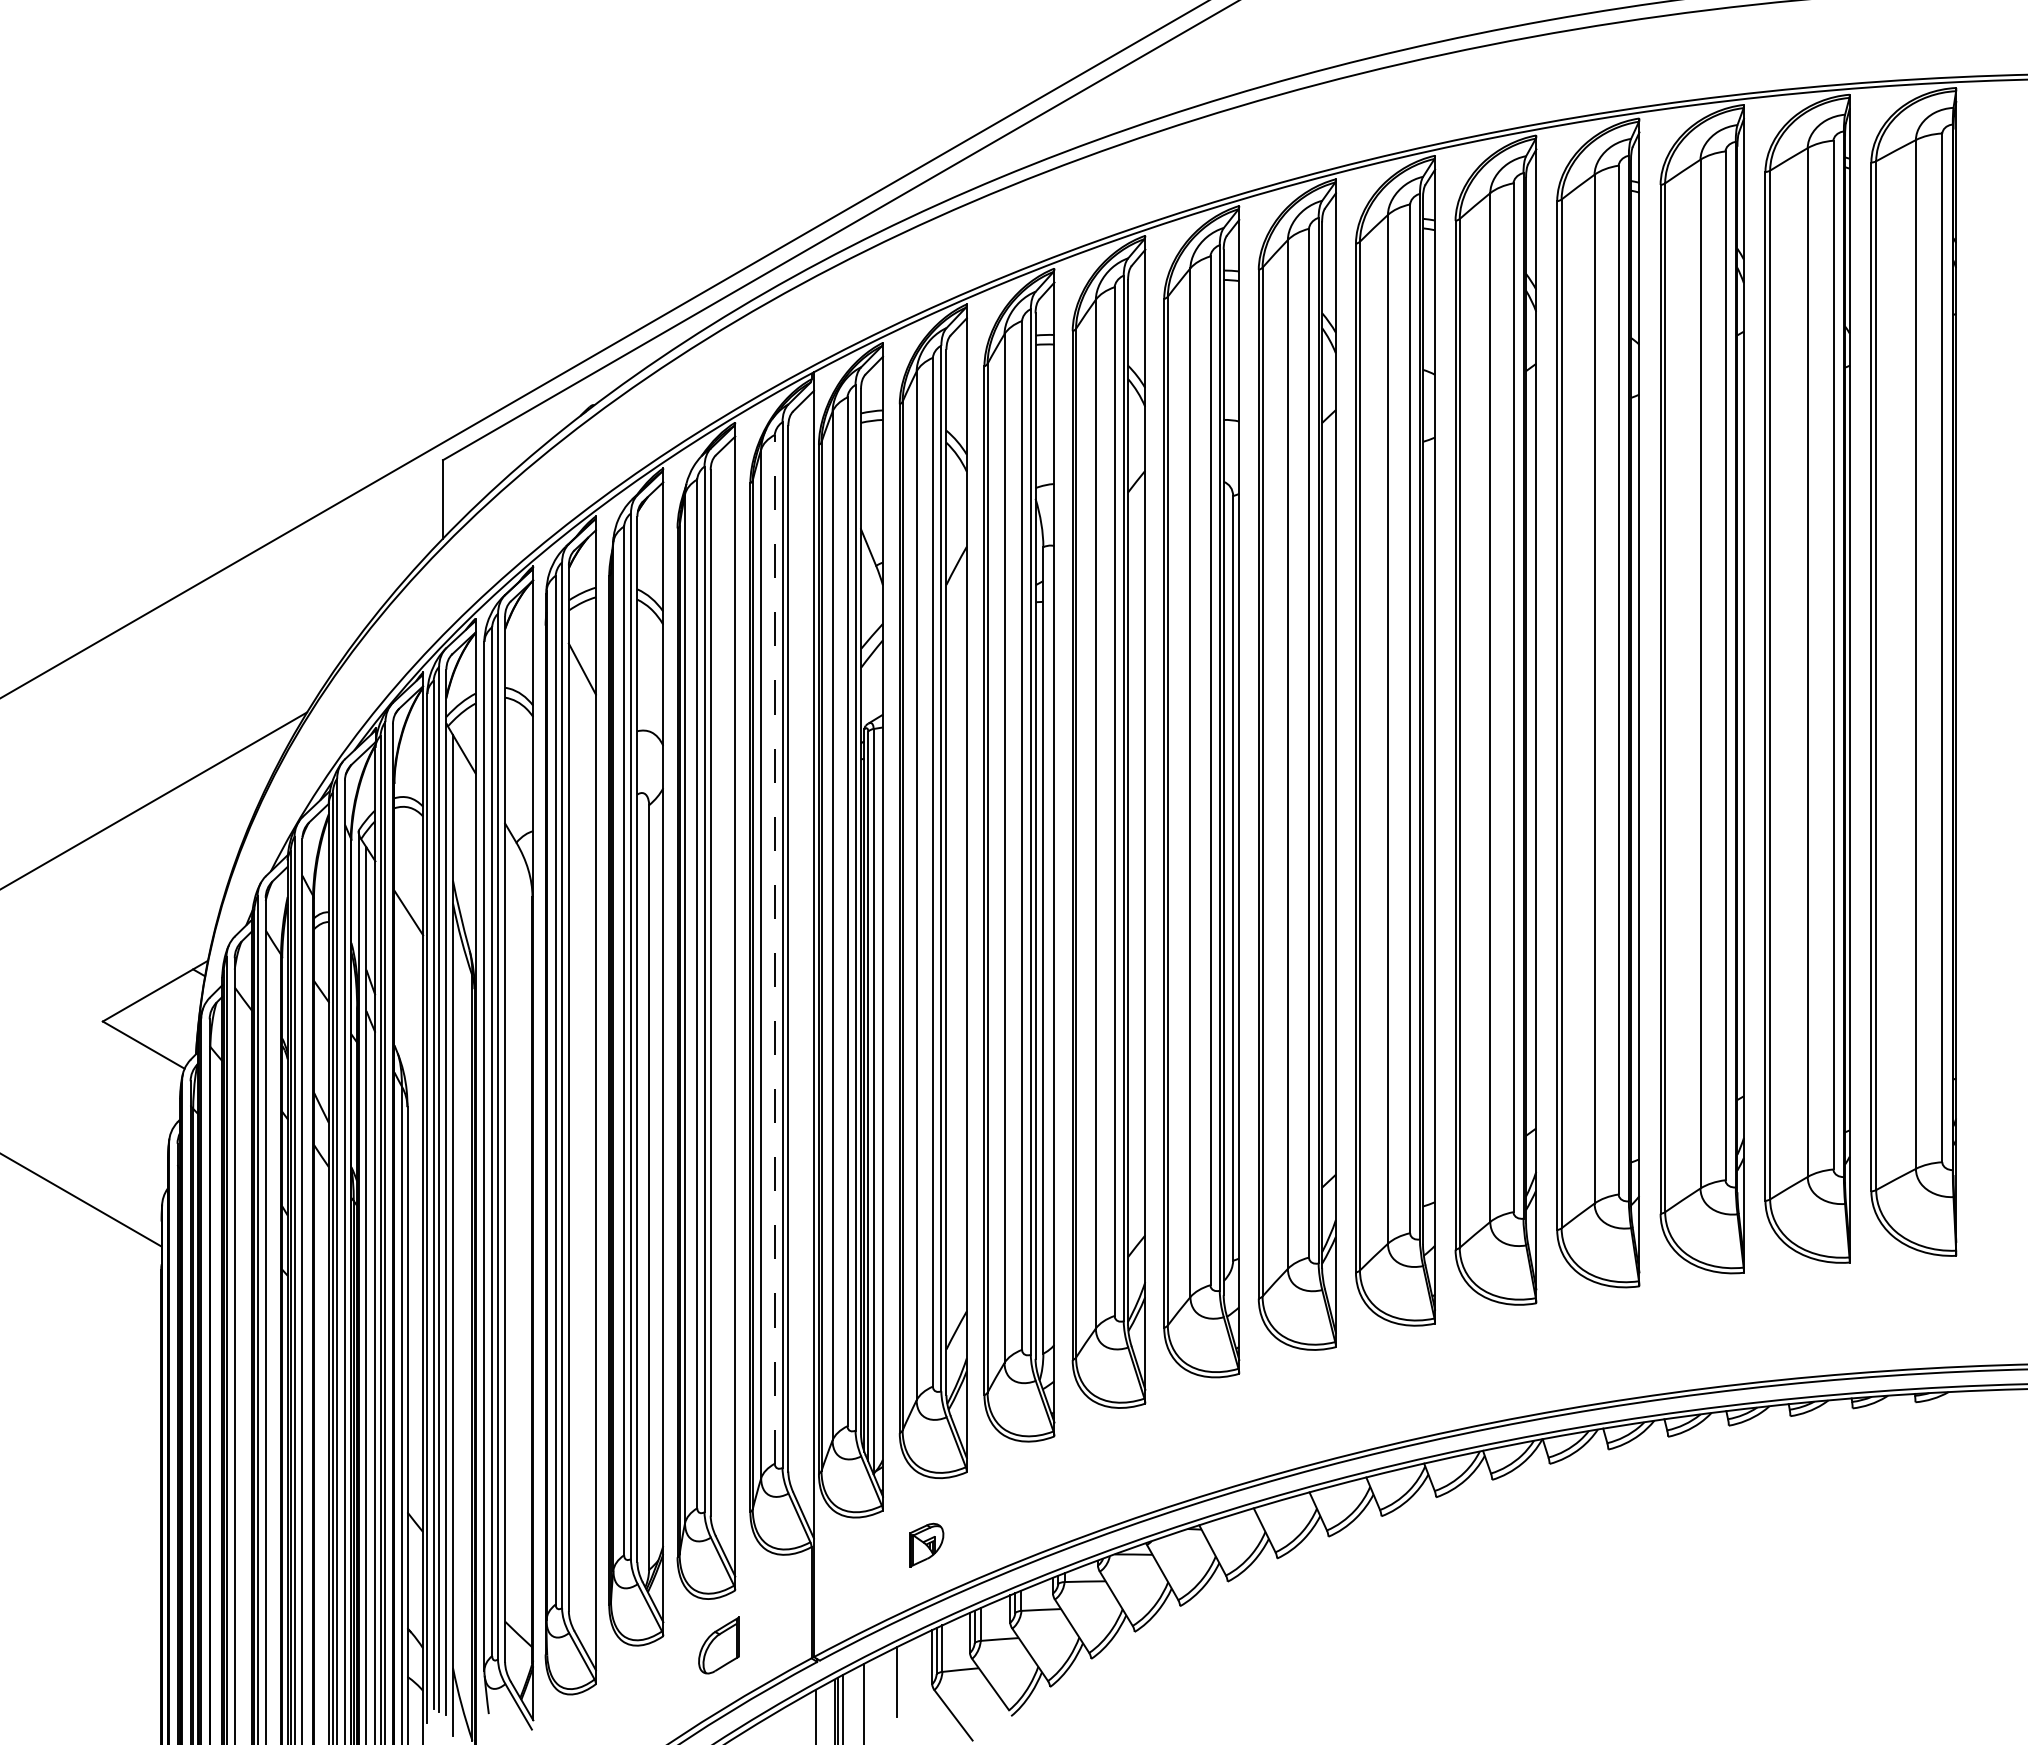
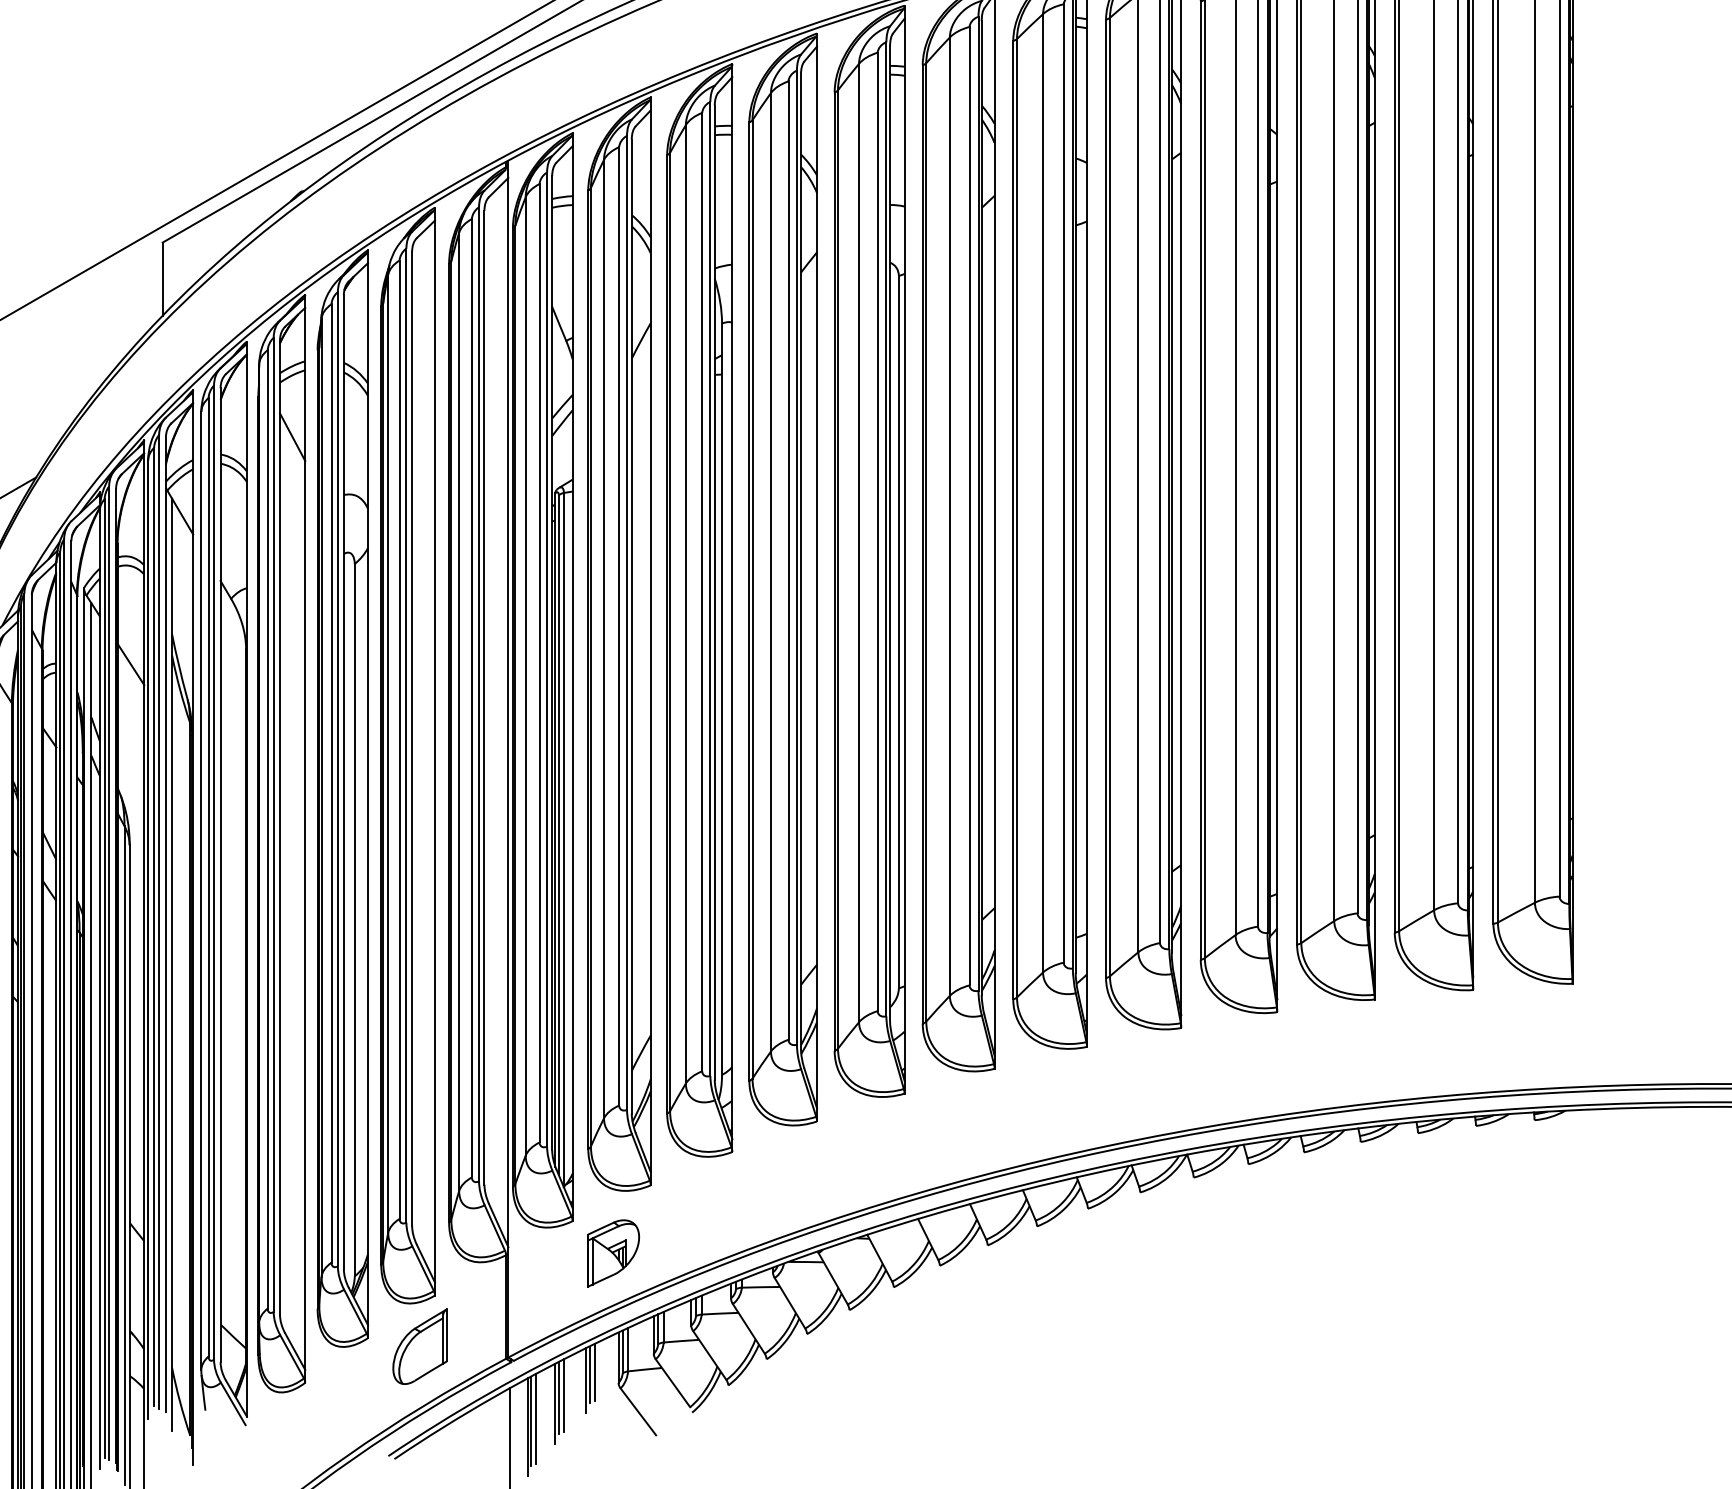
line: (774, 948) -> (471, 697), dashed -> solid
part: (926, 1544) -> (613, 1252), size x1.67
part: (718, 1645) -> (419, 1346), size x1.43
line: (906, 1672) -> (594, 1371), added
line: (901, 1675) -> (589, 1374), added
line: (873, 1697) -> (563, 1395), added
line: (868, 1700) -> (559, 1398), added

